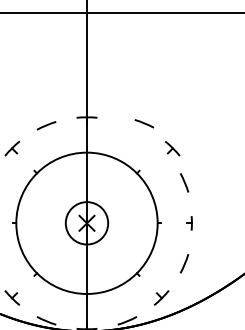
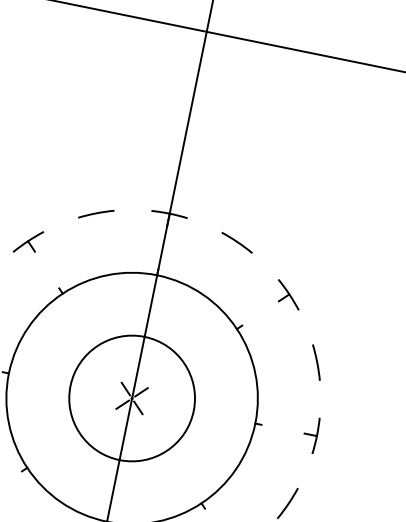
line: (144, 123) -> (237, 242), moved
part: (172, 148) -> (288, 294), moved
circle: (86, 222) -> (131, 396), size x1.67
part: (189, 223) -> (310, 435), size x1.43

